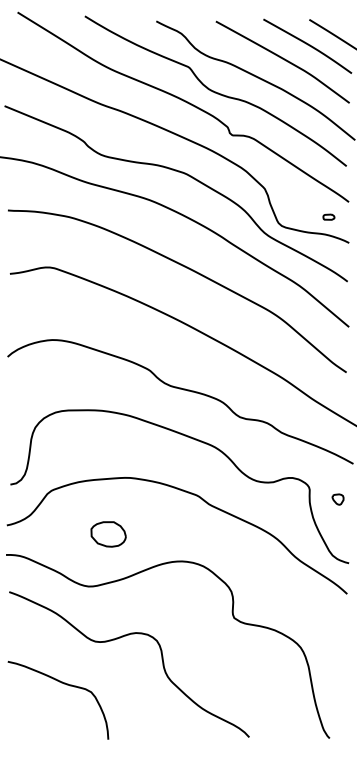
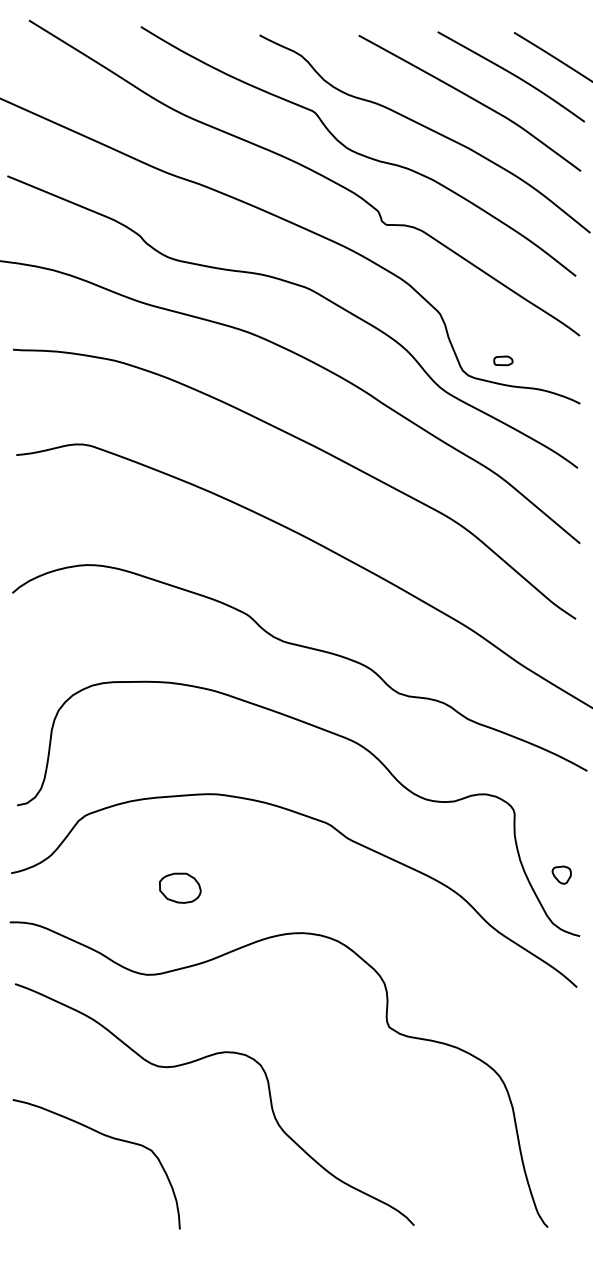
part: (328, 216) -> (502, 359), moved
part: (337, 499) -> (560, 875), moved
part: (108, 534) -> (180, 888), size x0.71

